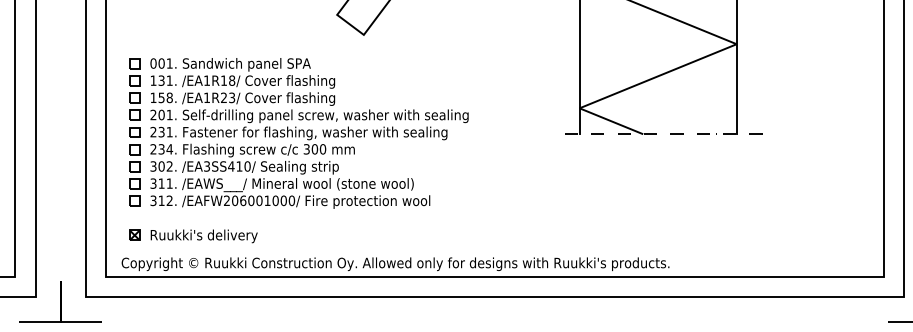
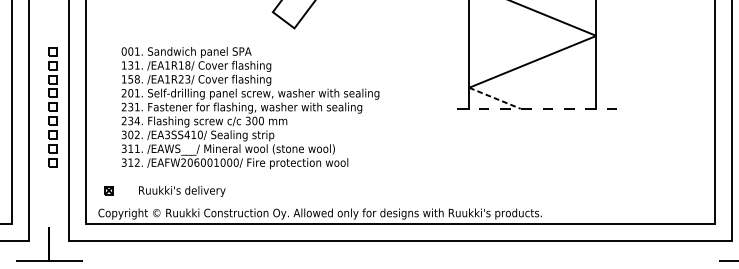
line: (611, 121) -> (494, 98), solid -> dashed
part: (134, 132) -> (52, 107), moved
text: (203, 236) -> (181, 191), moved

